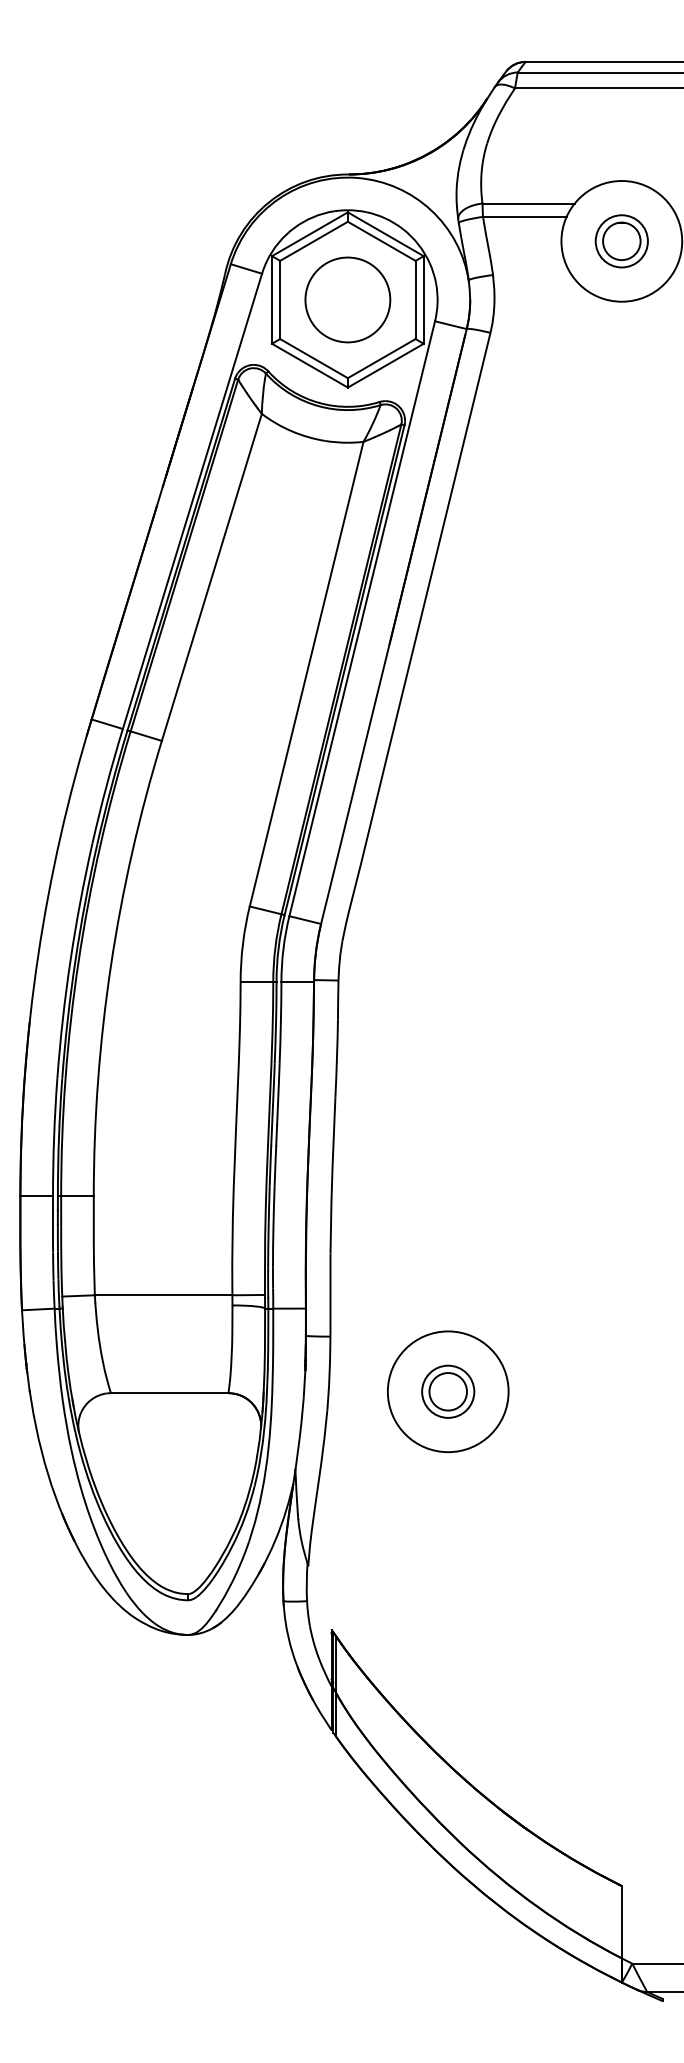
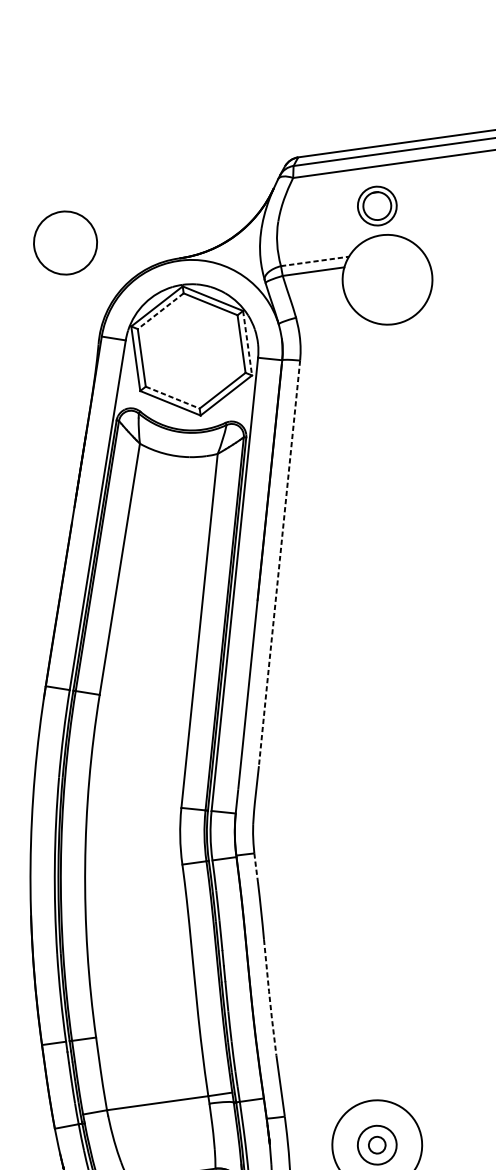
line: (529, 203) -> (315, 261), solid -> dashed
line: (313, 241) -> (160, 311), solid -> dashed
part: (621, 241) -> (377, 206), moved
circle: (347, 299) -> (65, 242), moved
line: (423, 299) -> (247, 342), solid -> dashed
line: (314, 358) -> (173, 397), solid -> dashed
line: (425, 599) -> (279, 563), solid -> dashed
line: (338, 999) -> (256, 867), solid -> dashed
line: (332, 1175) -> (269, 997), solid -> dashed
circle: (447, 1391) -> (376, 1145), size x0.6

